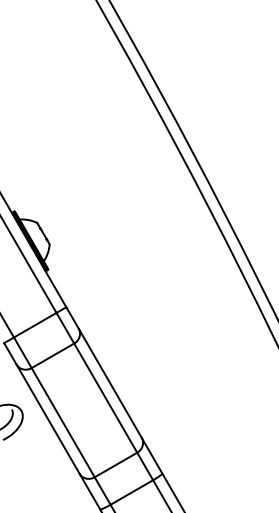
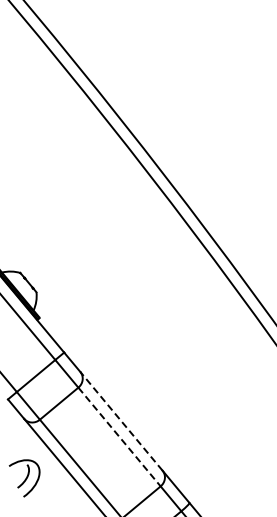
line: (109, 382) -> (120, 420), solid -> dashed
line: (105, 398) -> (119, 437), solid -> dashed

